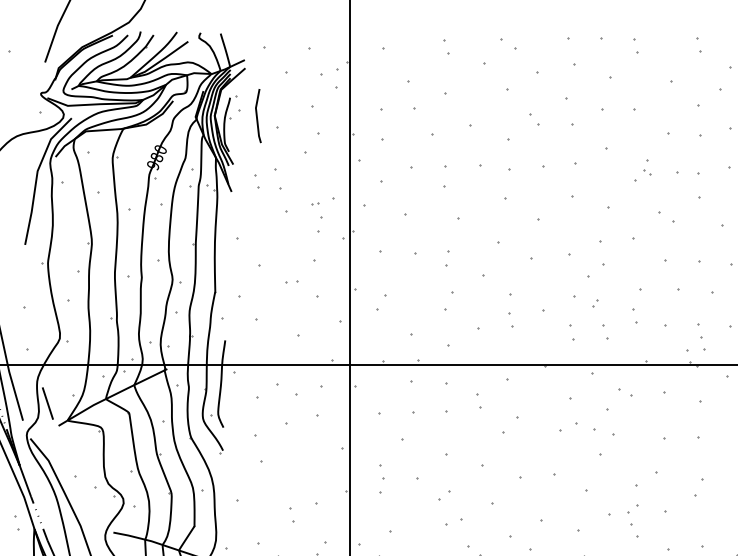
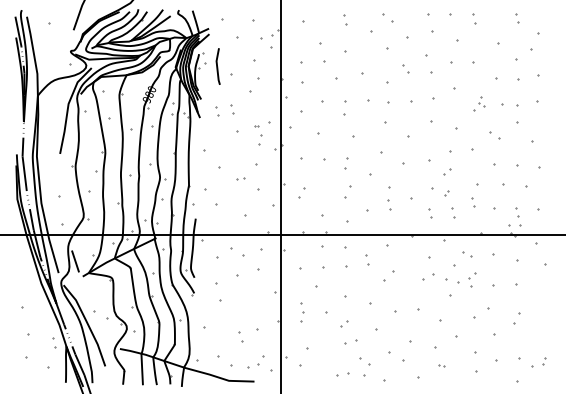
part: (279, 179) -> (232, 109), size x0.62
part: (596, 270) -> (447, 171), size x0.62
part: (633, 514) -> (472, 279), moved

